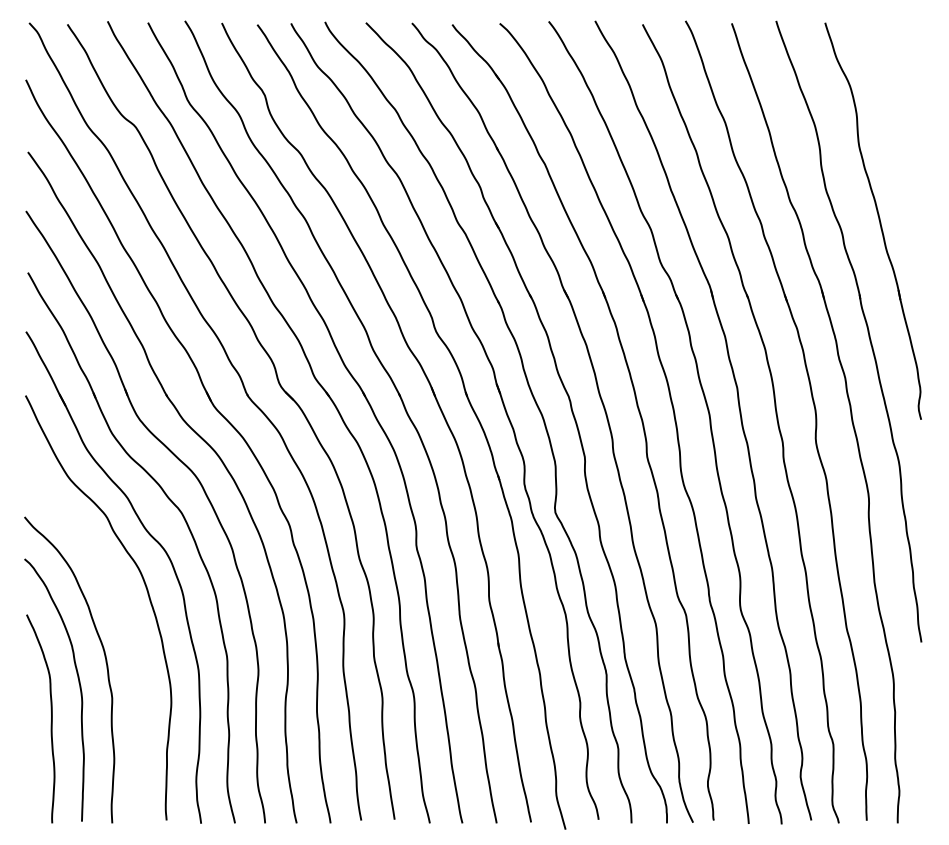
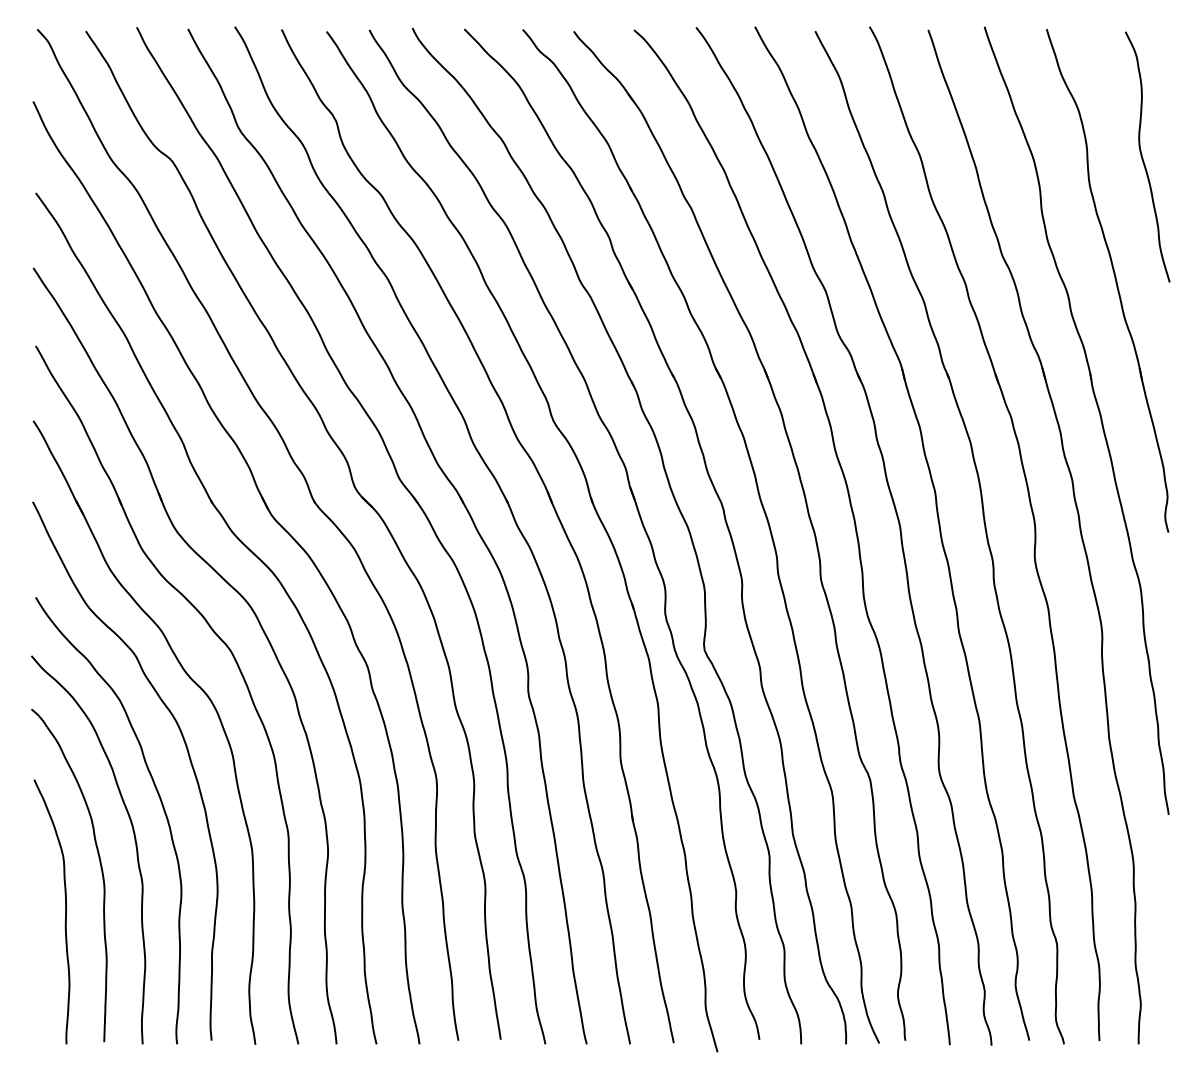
curve: (901, 124) -> (1143, 158), added
curve: (126, 632) -> (160, 802), added

